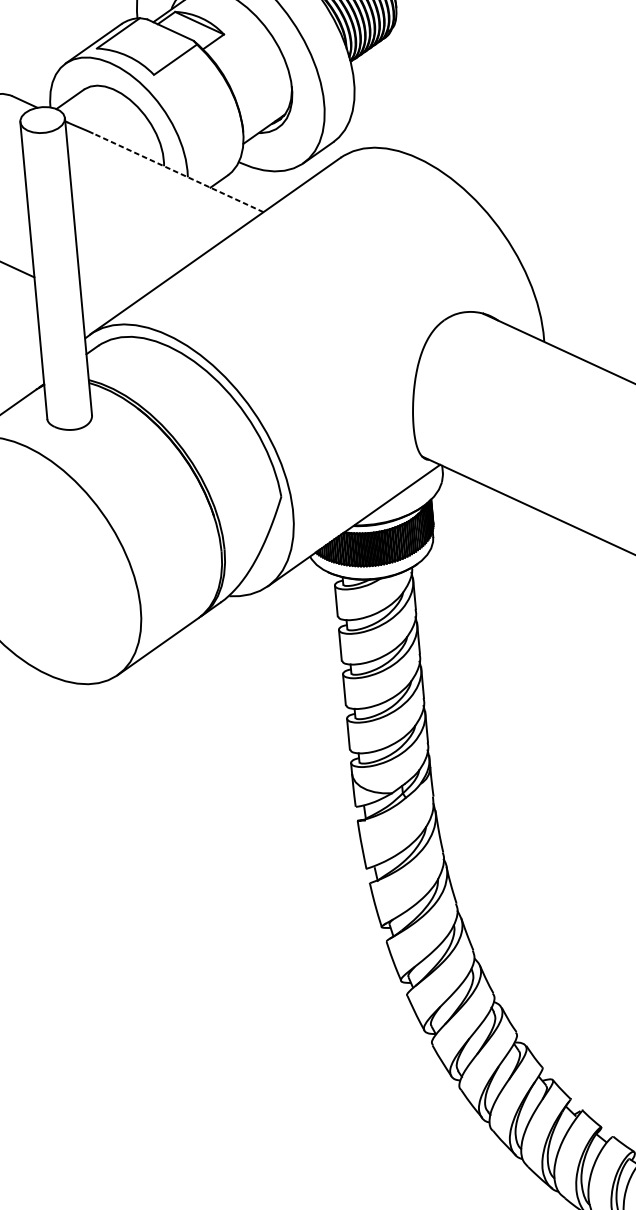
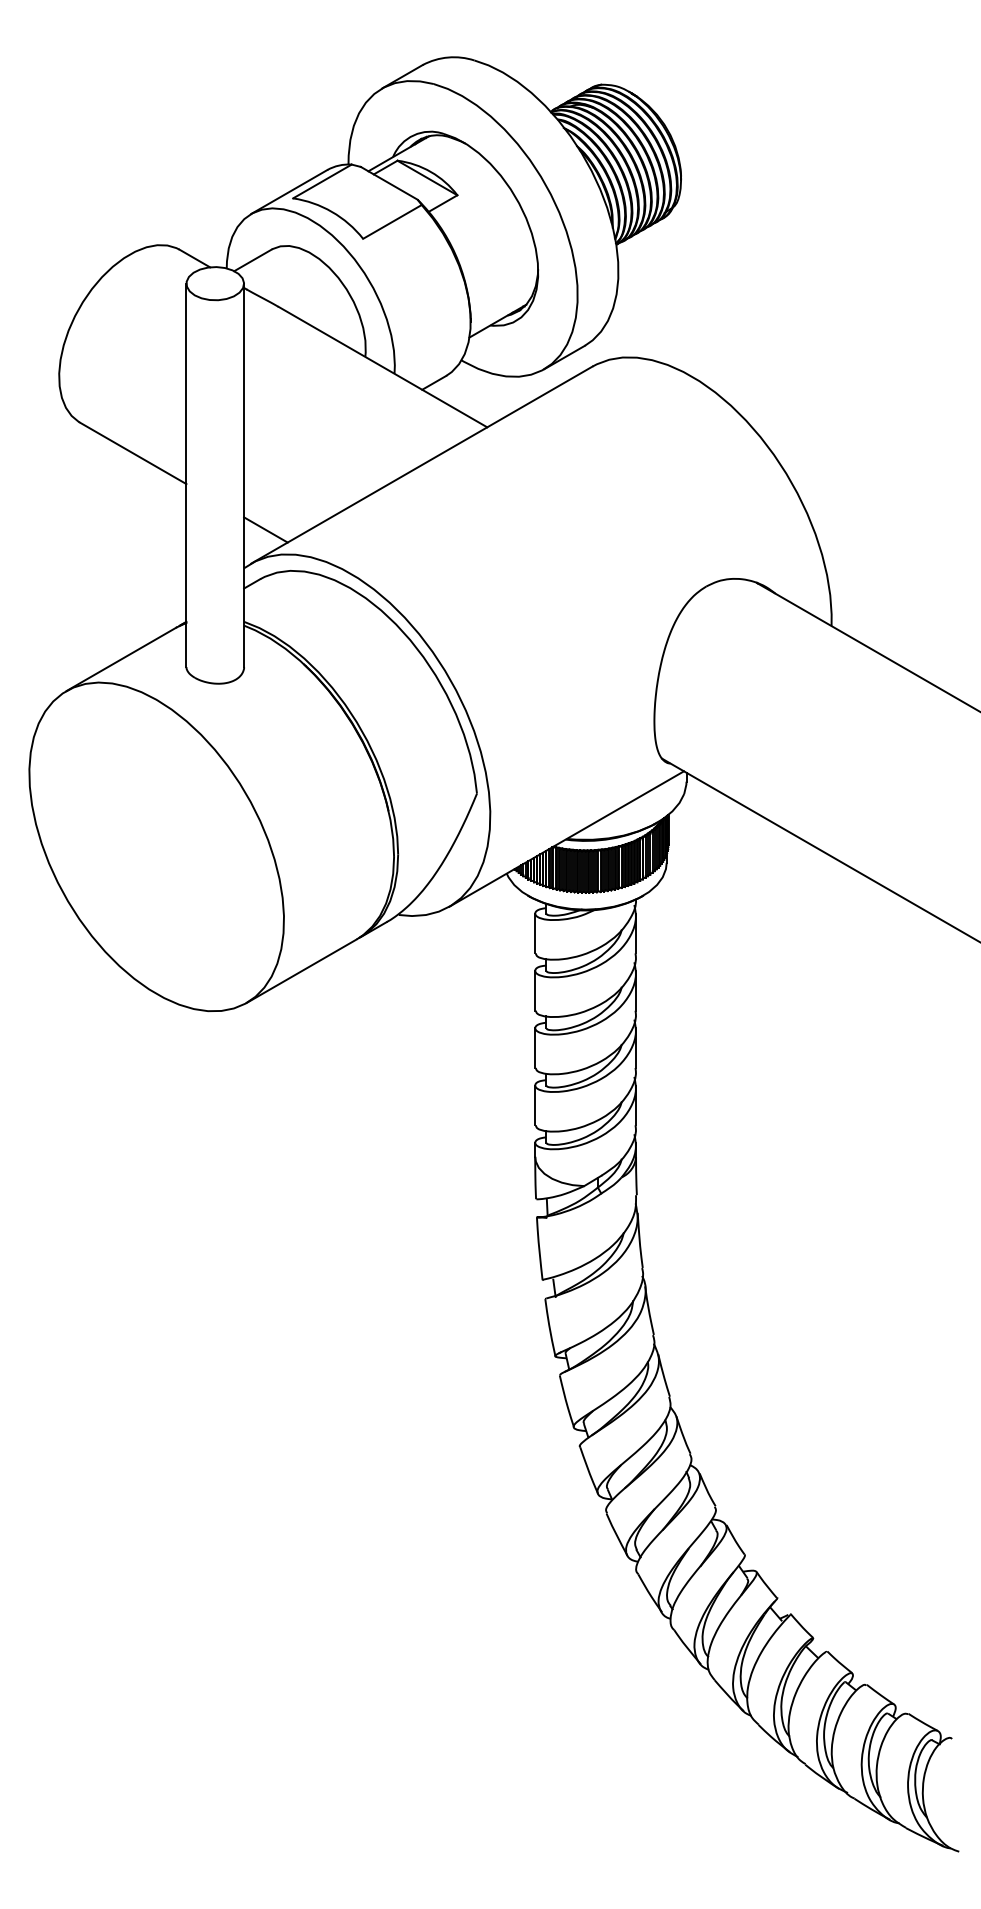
line: (178, 172) -> (382, 366), dashed -> solid
line: (98, 306) -> (265, 529), added

